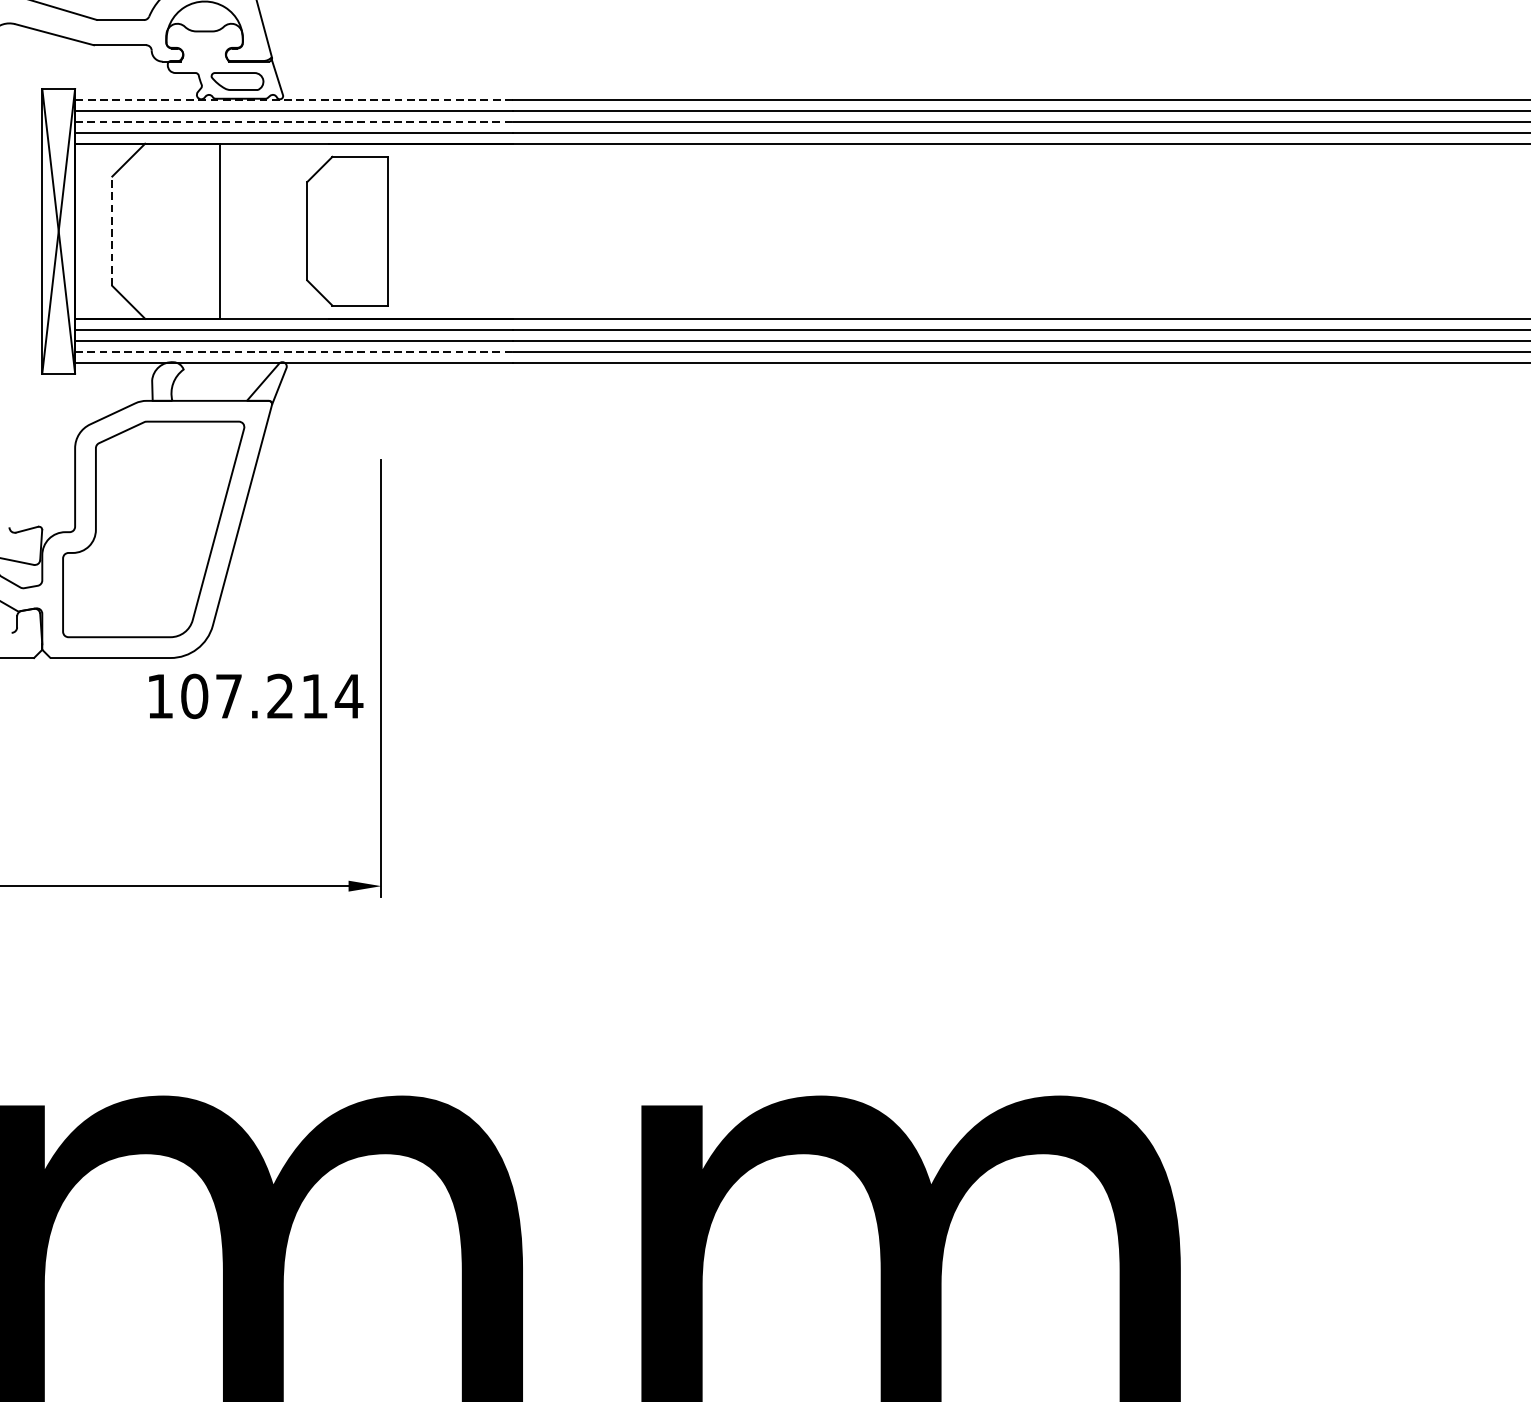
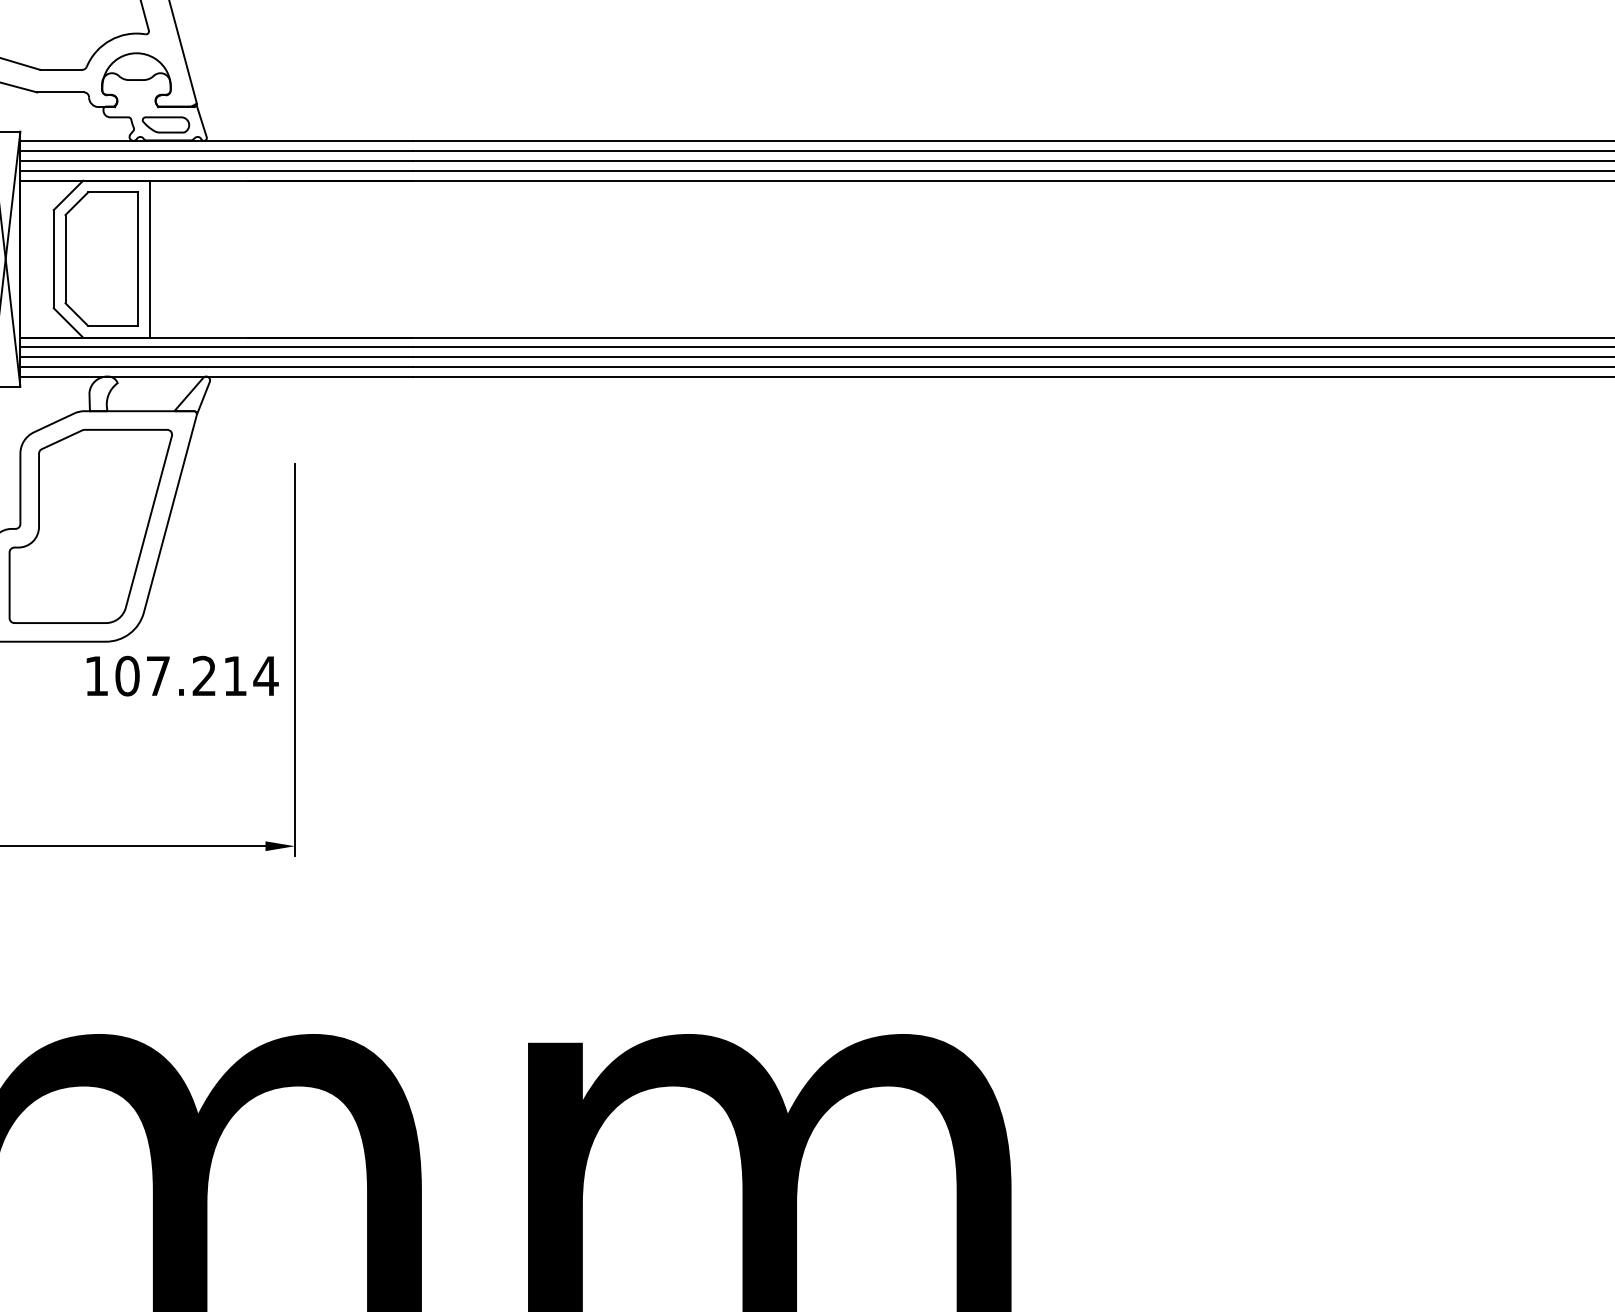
line: (293, 99) -> (216, 141), dashed -> solid
line: (295, 122) -> (217, 161), dashed -> solid
line: (112, 230) -> (53, 258), dashed -> solid
part: (347, 230) -> (101, 258), moved
line: (295, 352) -> (217, 367), dashed -> solid

